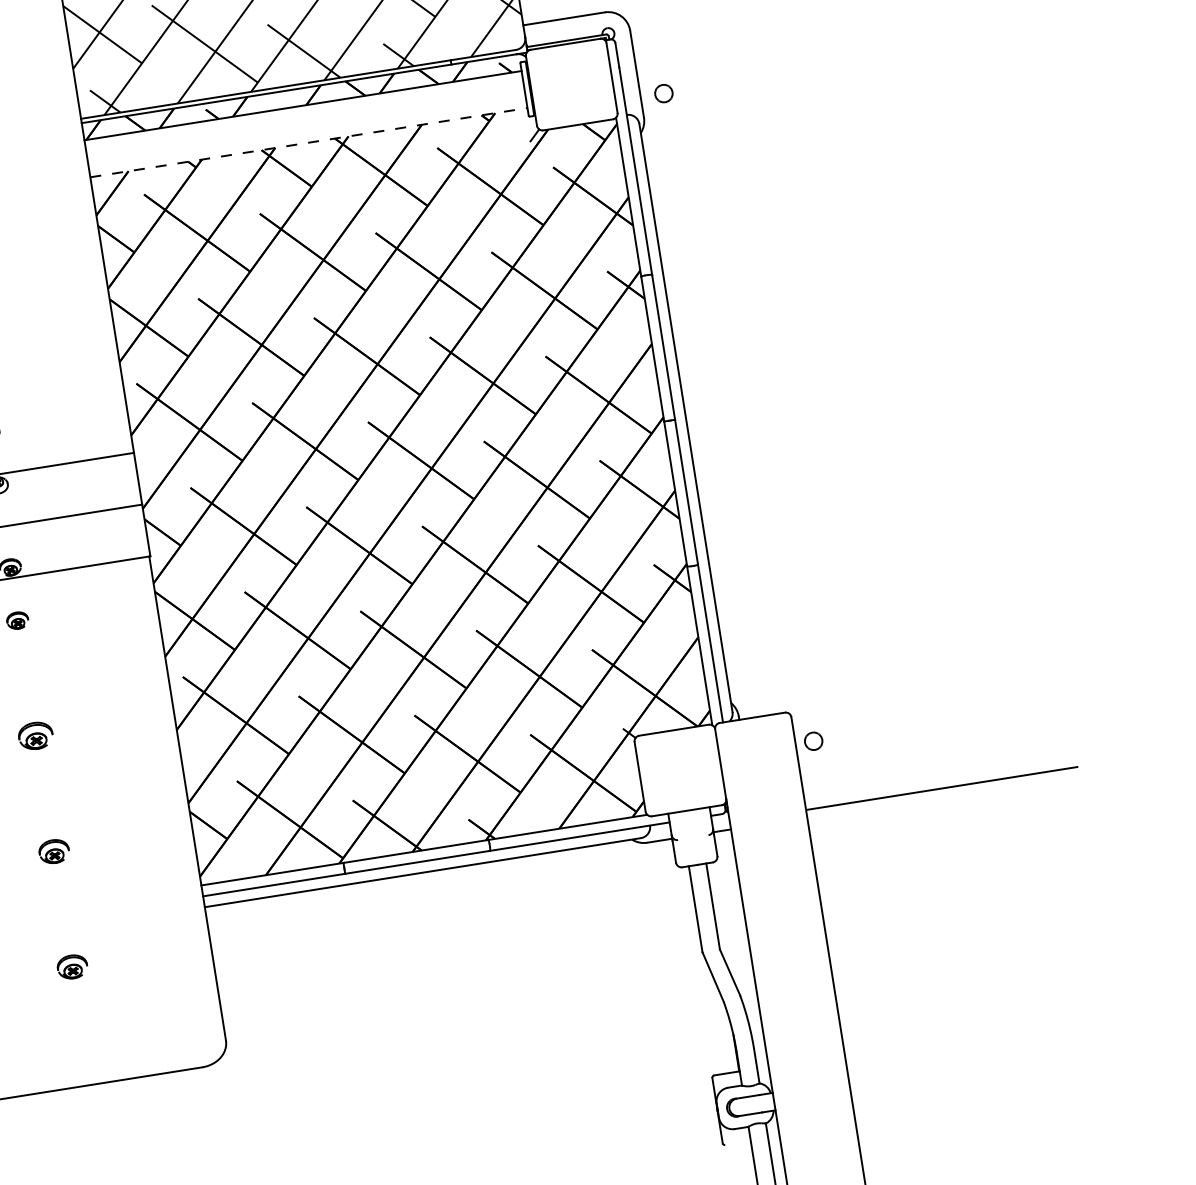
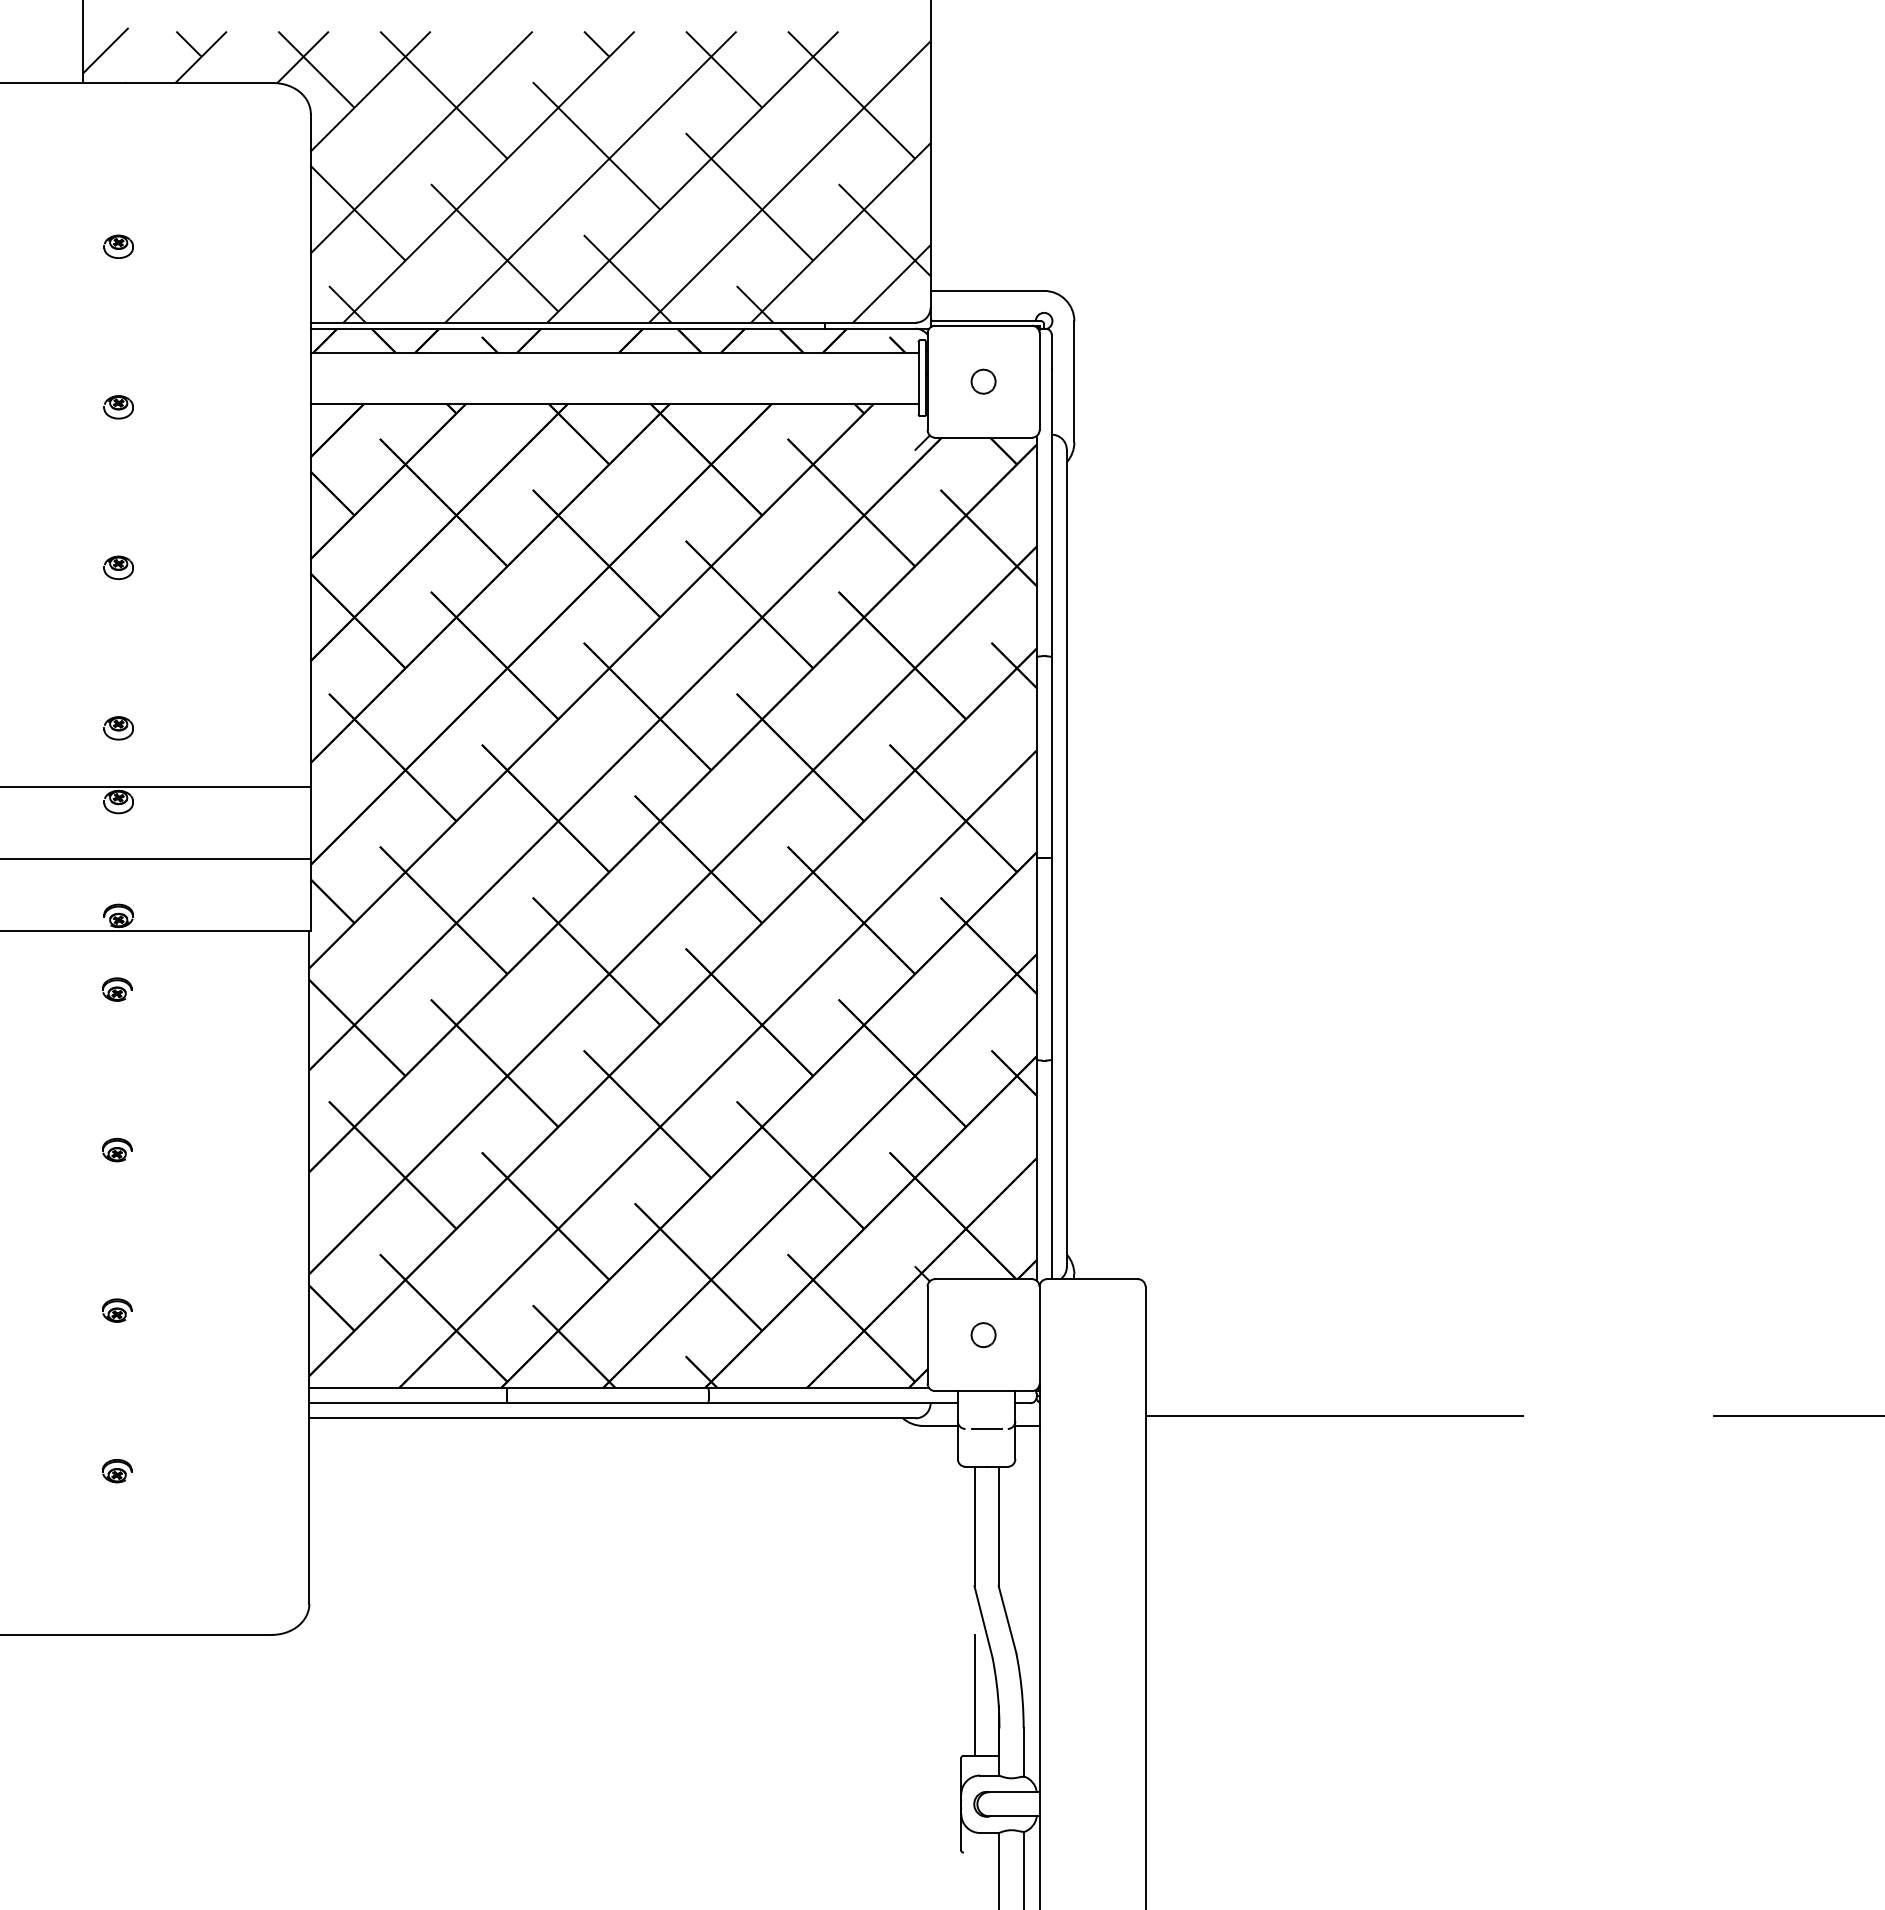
part: (663, 93) -> (983, 381), moved
line: (308, 143) -> (614, 404), dashed -> solid
part: (36, 736) -> (117, 1150), size x0.62
part: (813, 741) -> (983, 1335), moved
line: (693, 837) -> (986, 1428), added
part: (54, 851) -> (117, 1310), size x0.71
part: (72, 967) -> (117, 1471), size x0.71
line: (714, 1030) -> (974, 1694), added

